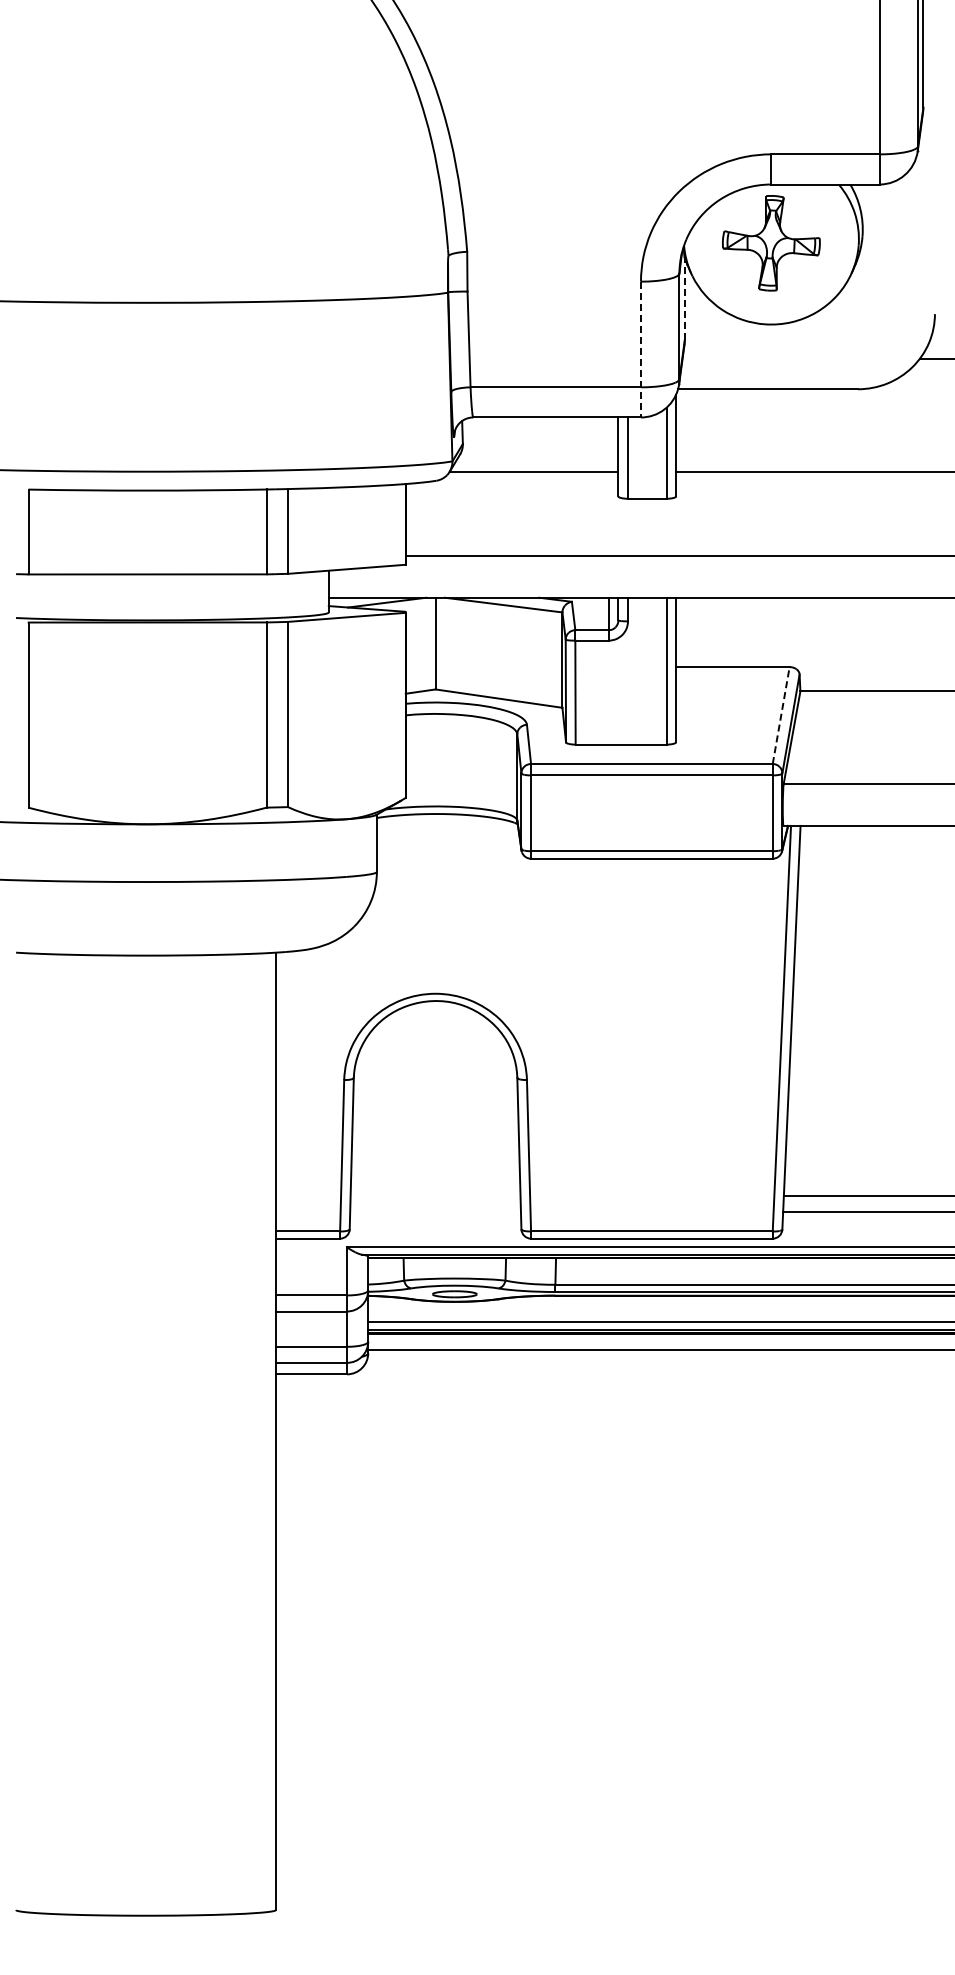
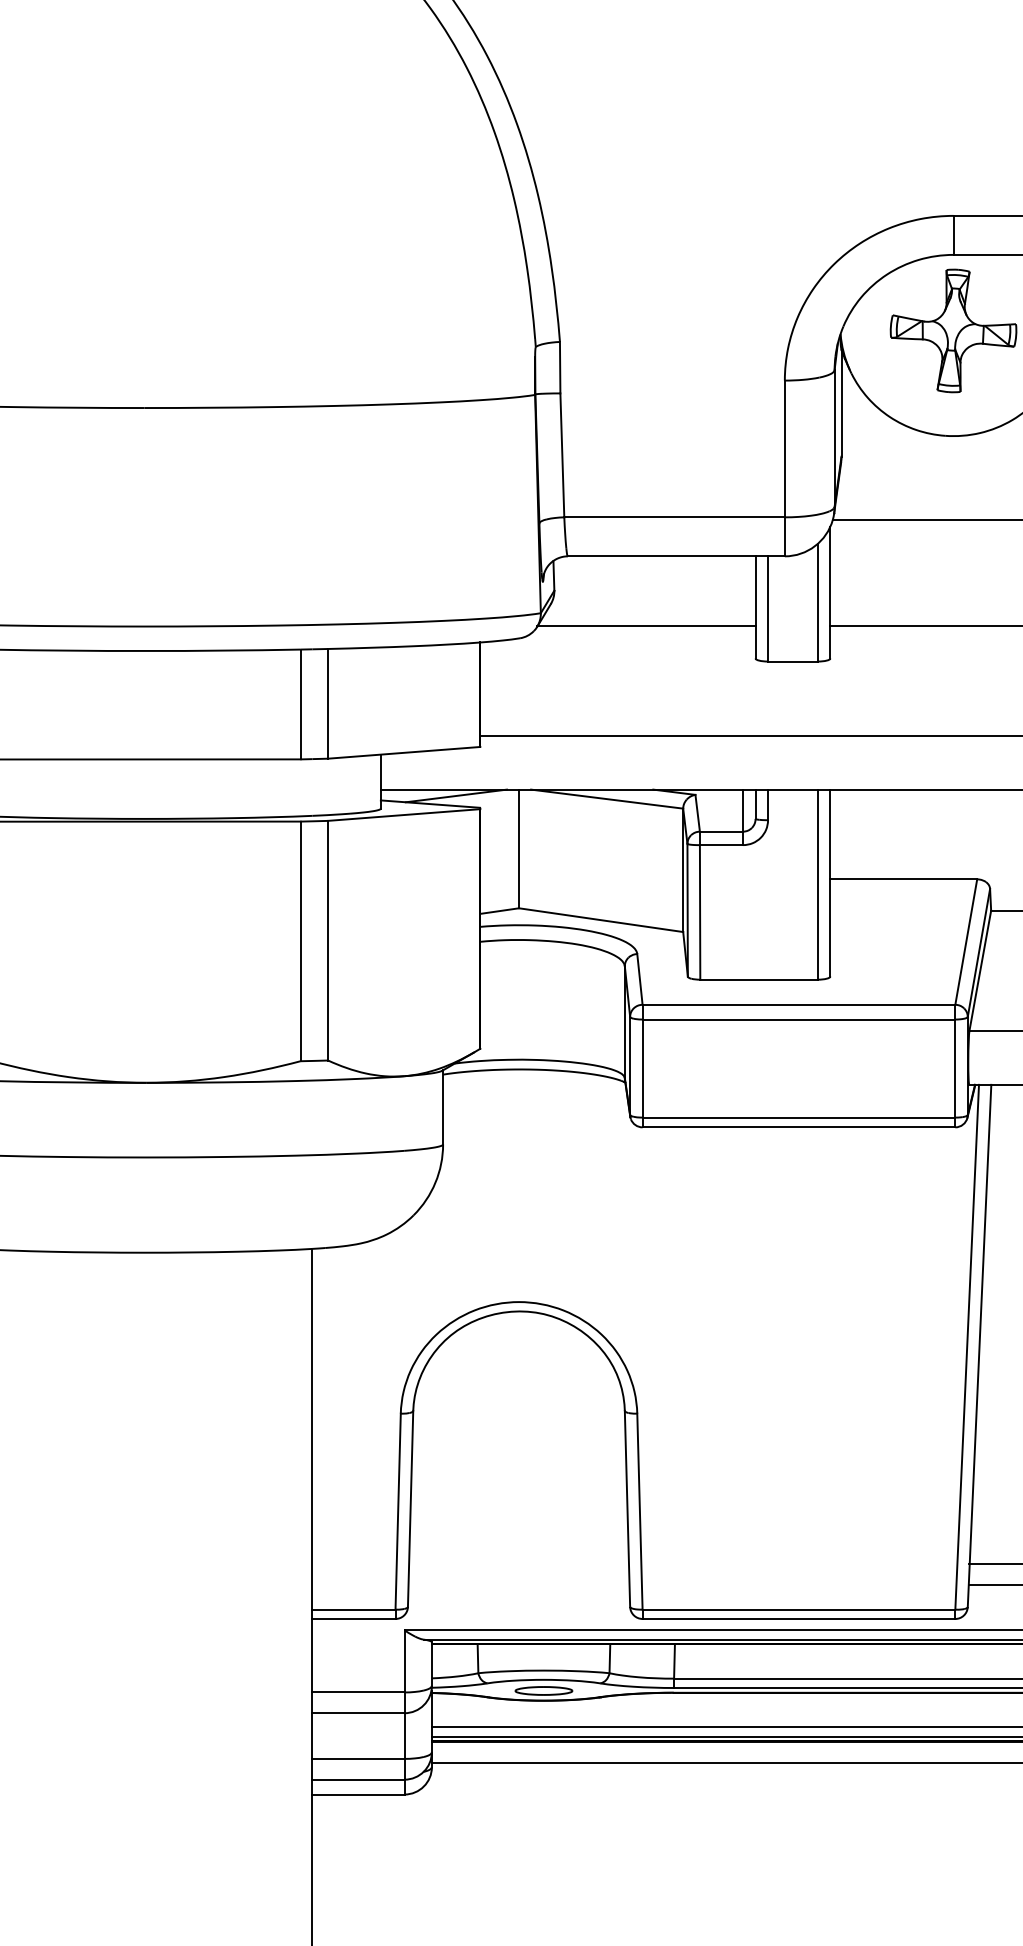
line: (684, 298) -> (841, 402), dashed -> solid
line: (640, 349) -> (784, 468), dashed -> solid
line: (781, 715) -> (966, 941), dashed -> solid

